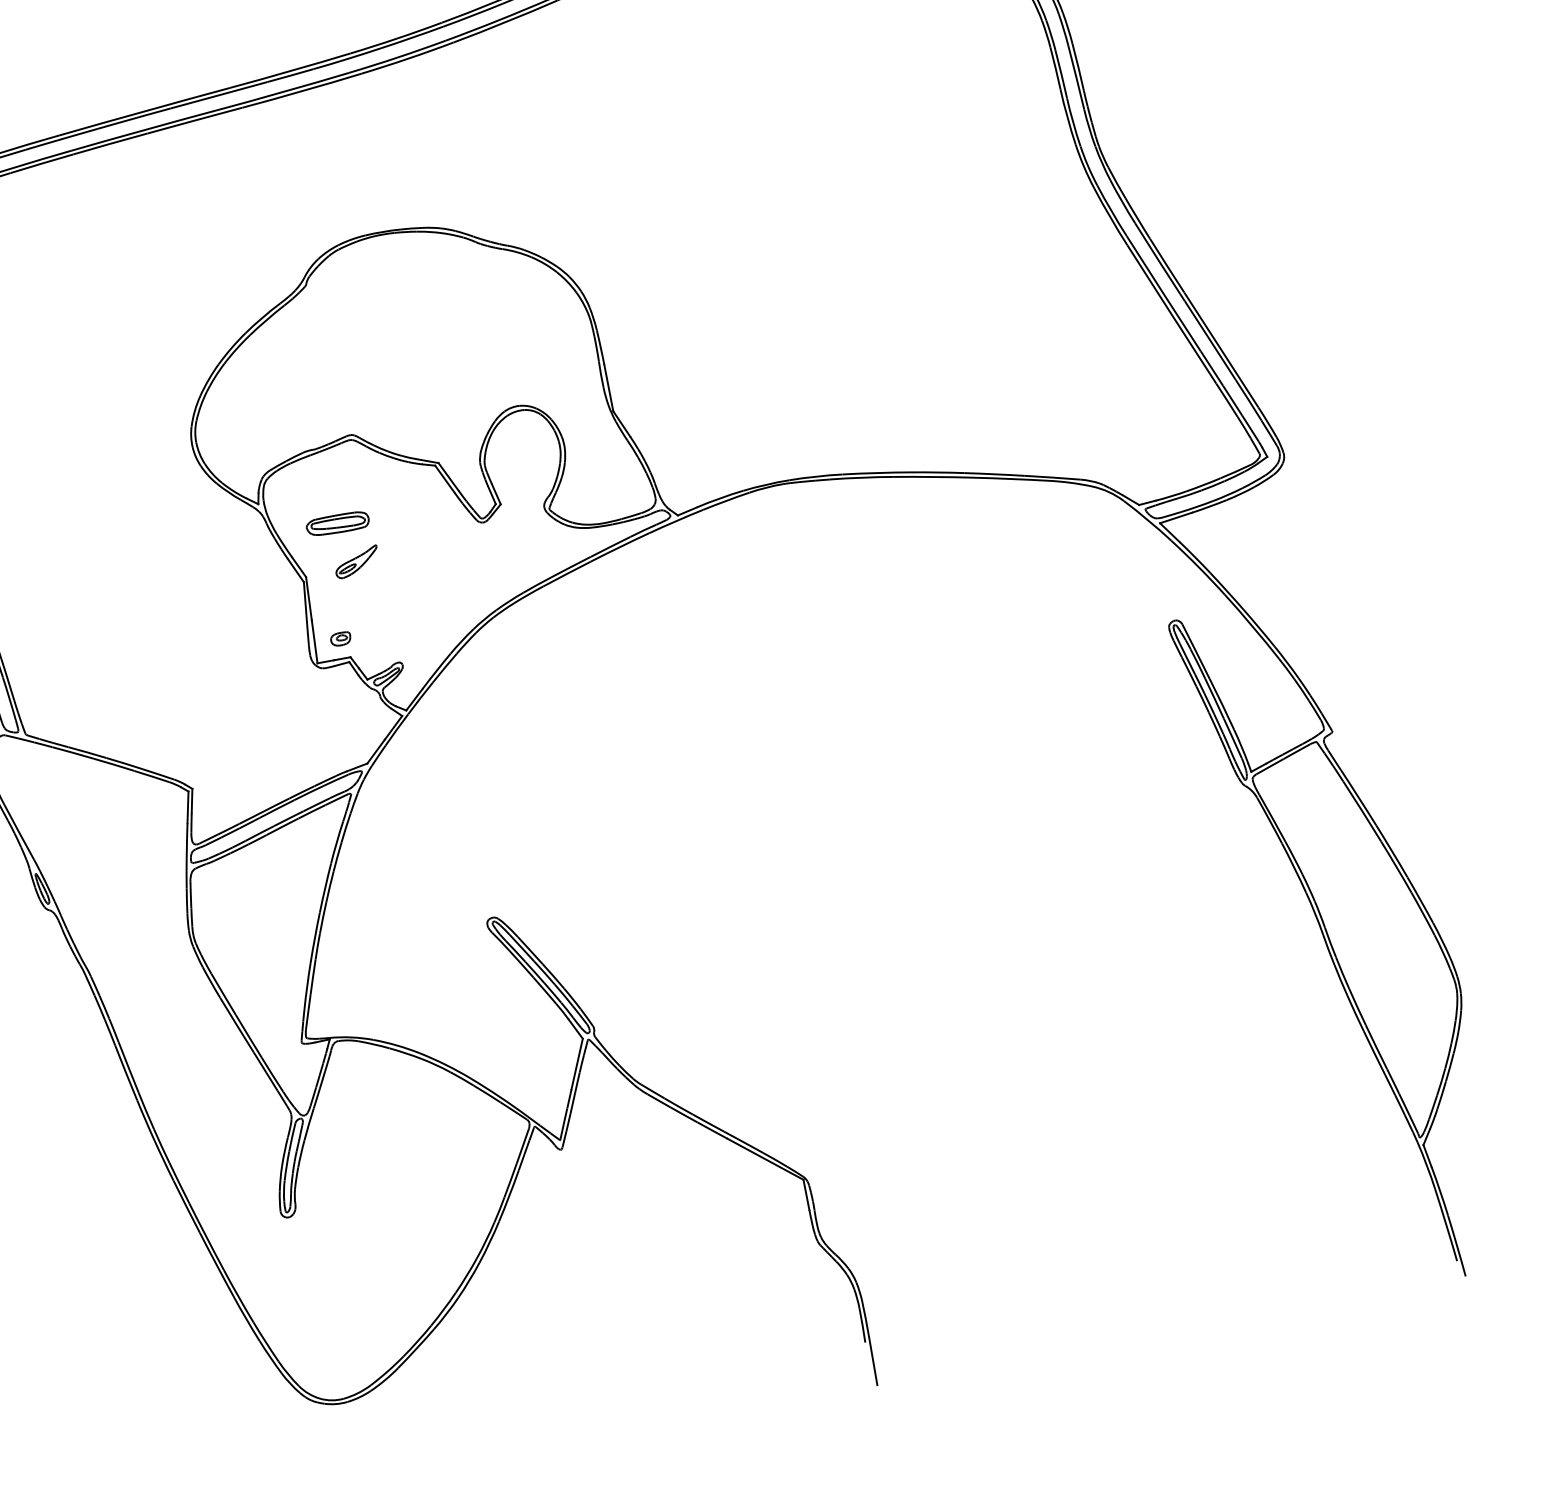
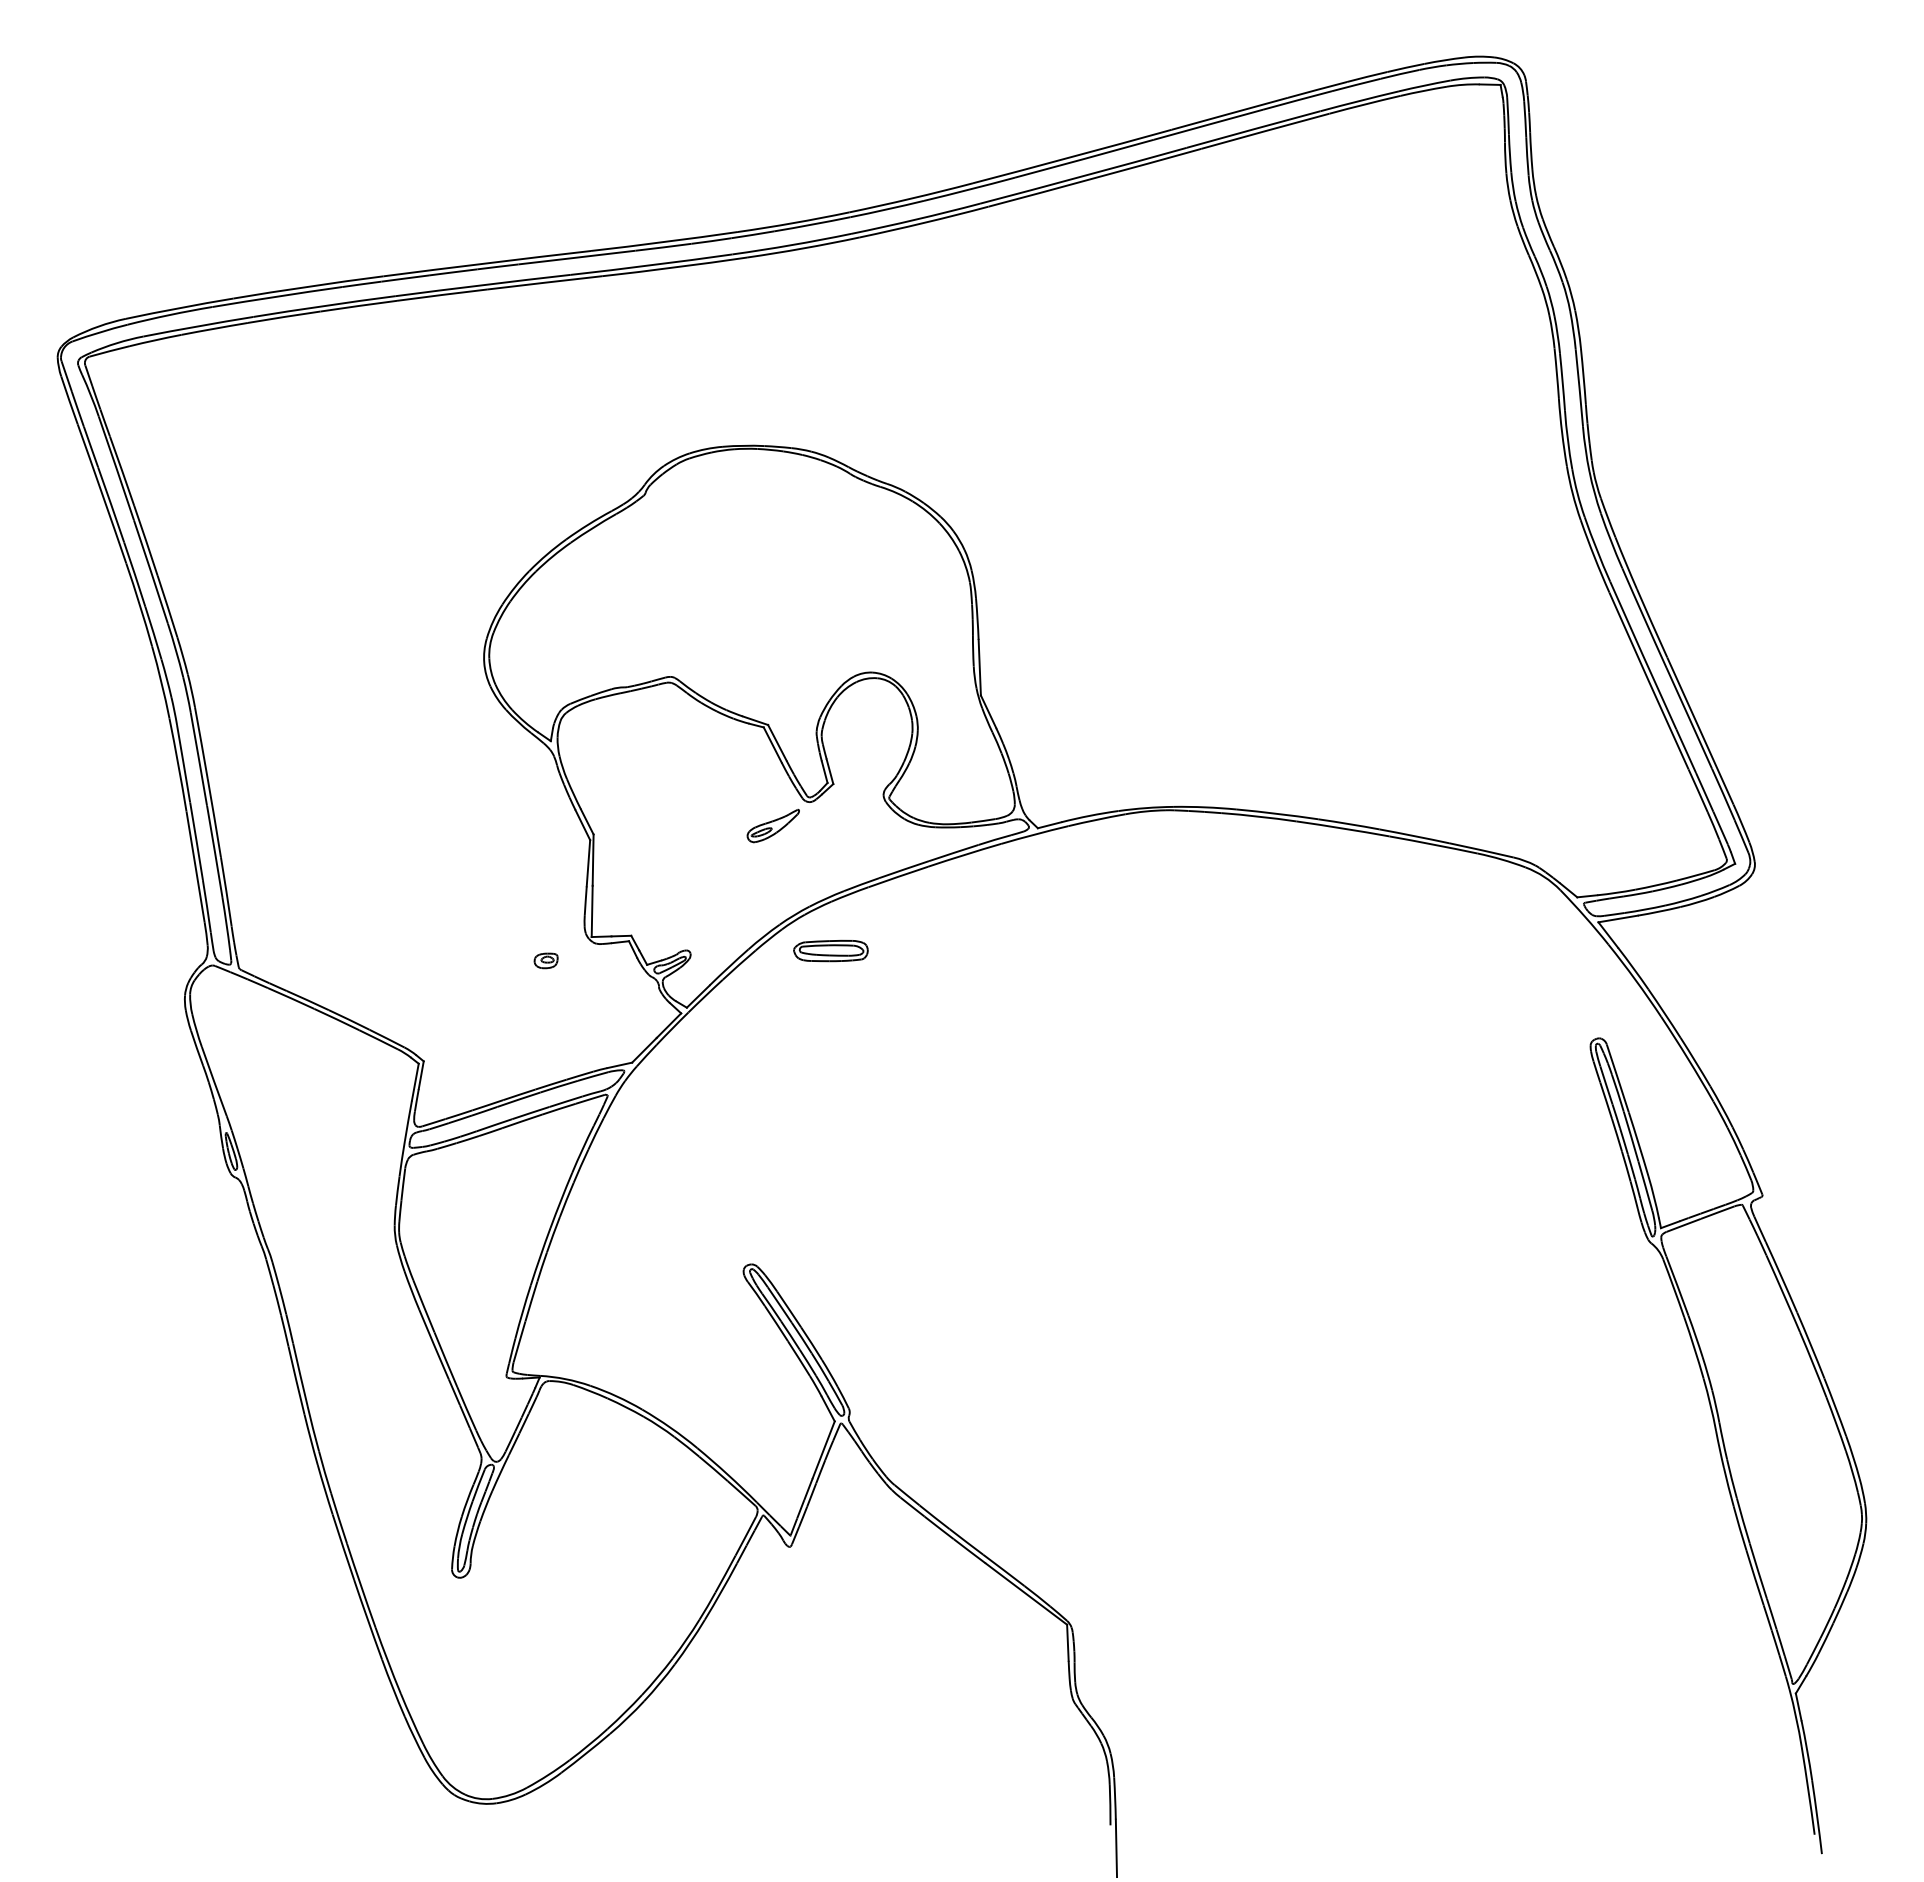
part: (337, 523) -> (830, 950), moved
part: (356, 561) -> (772, 825), moved
part: (340, 638) -> (545, 960), moved

